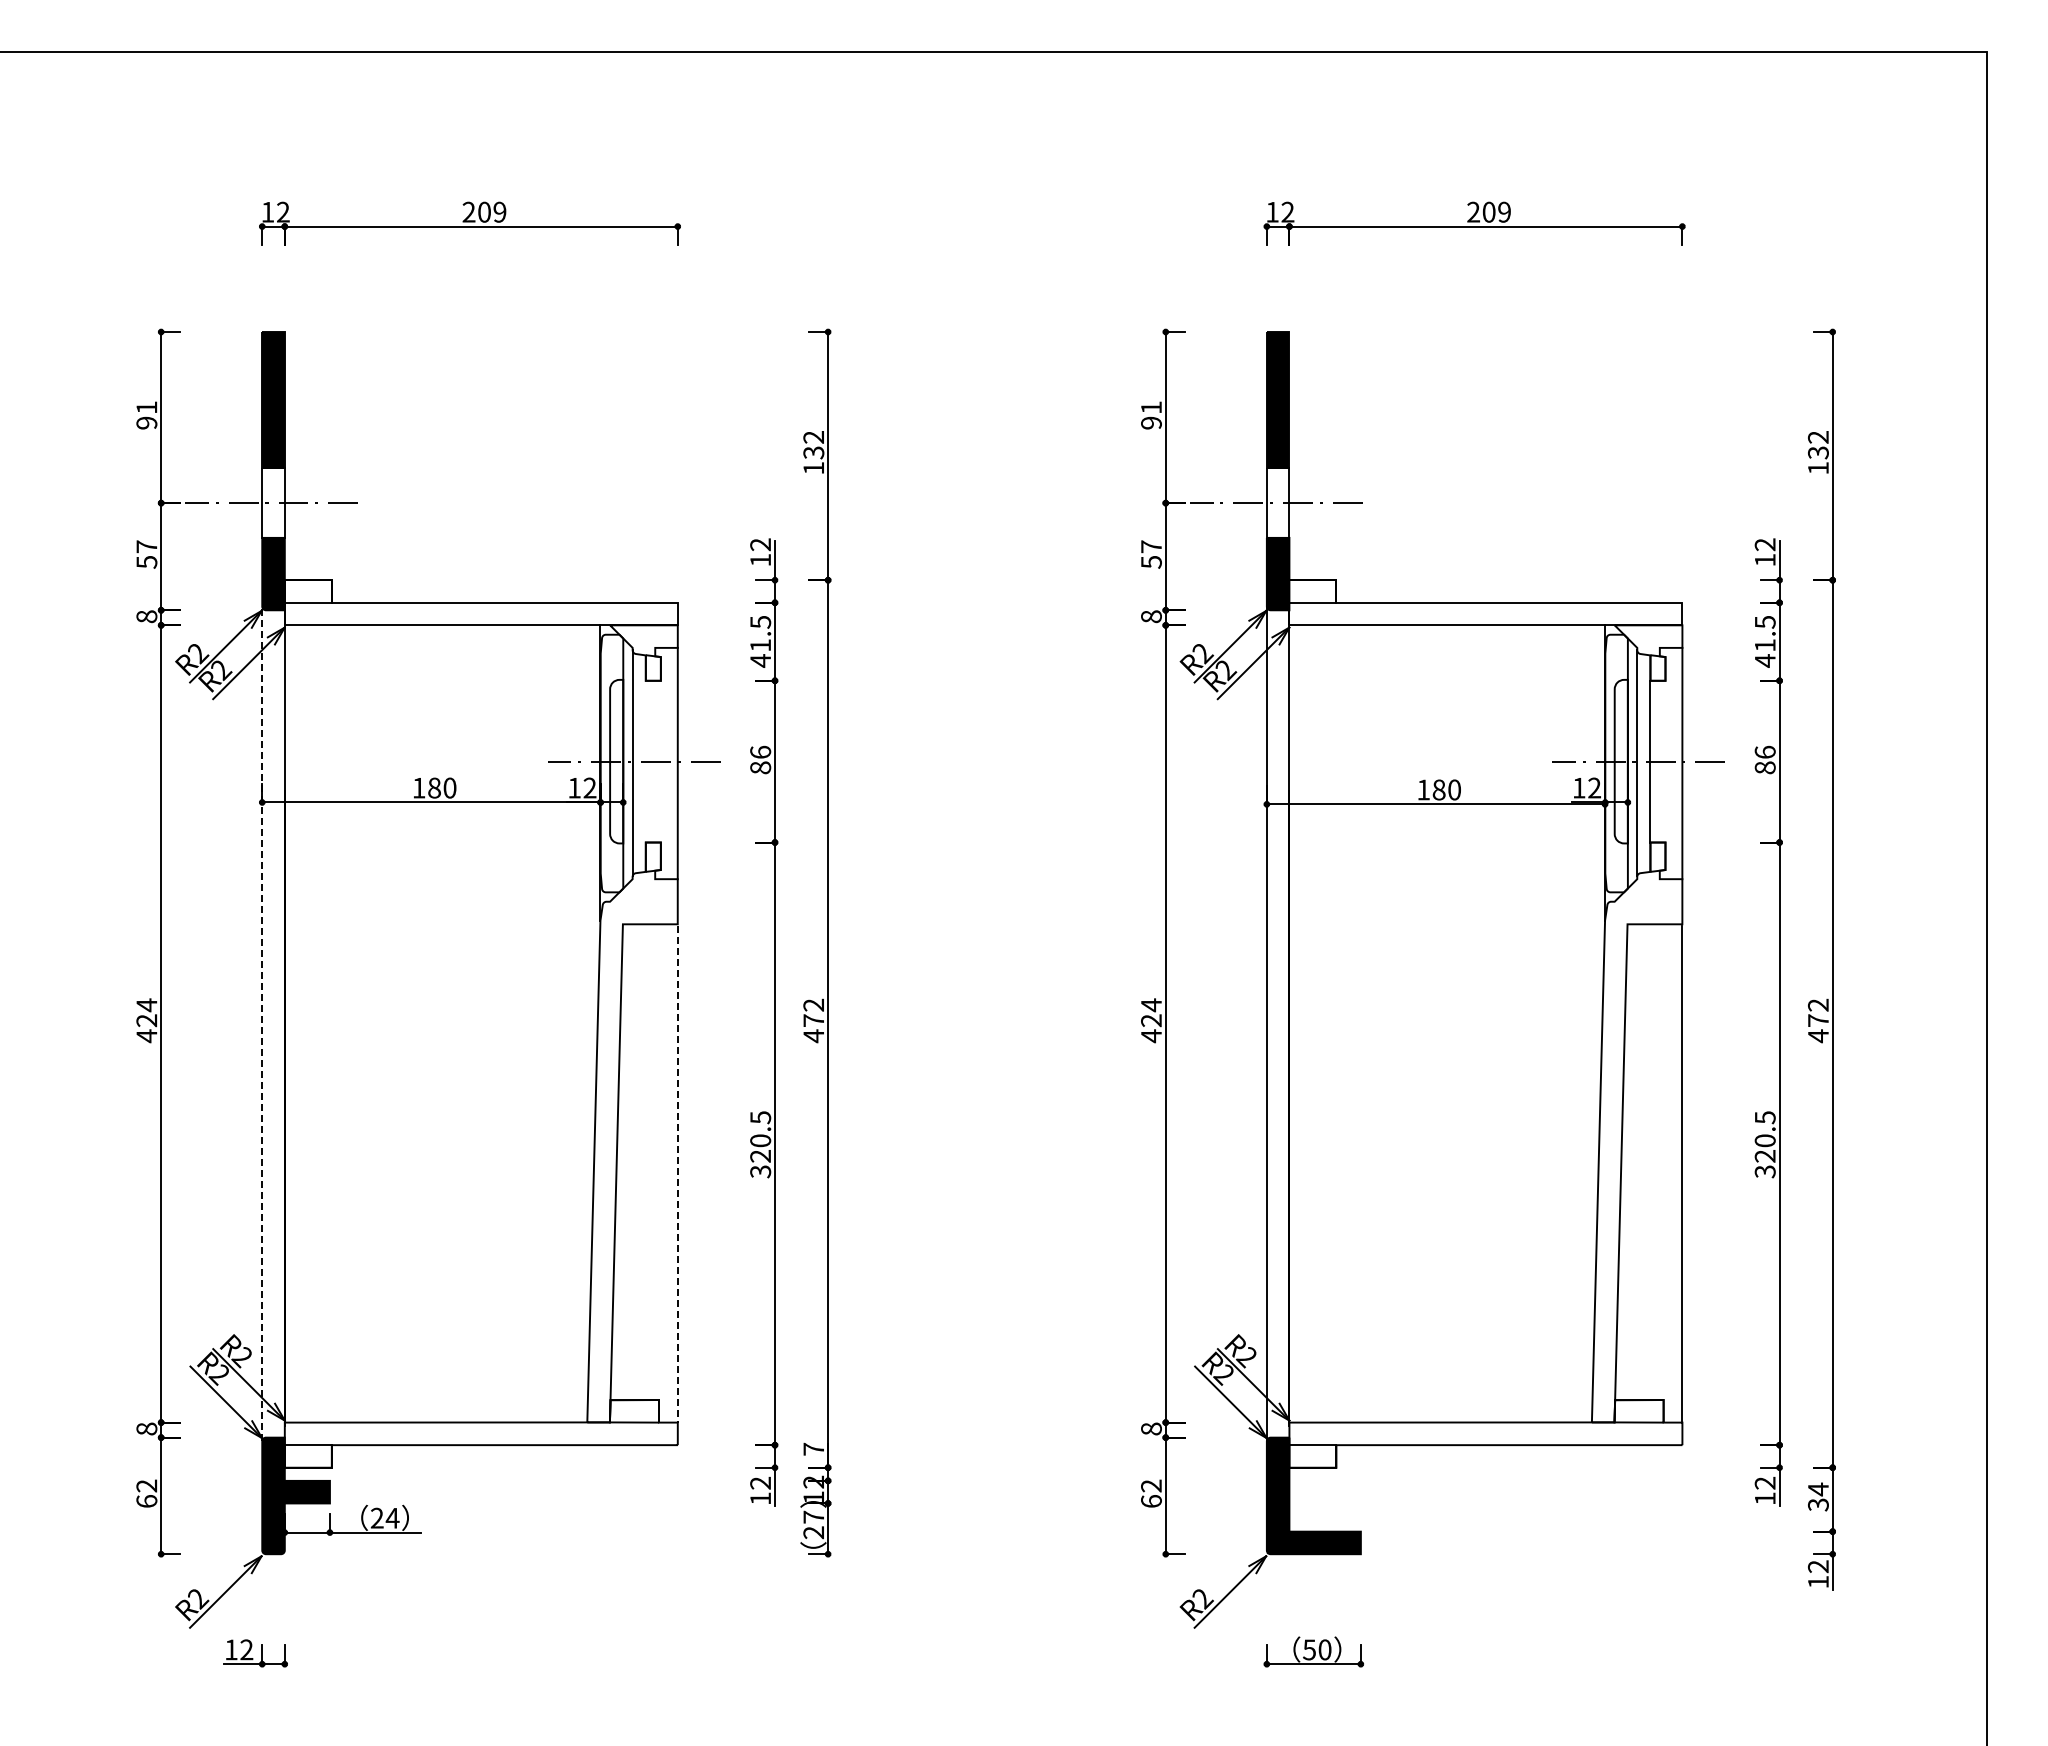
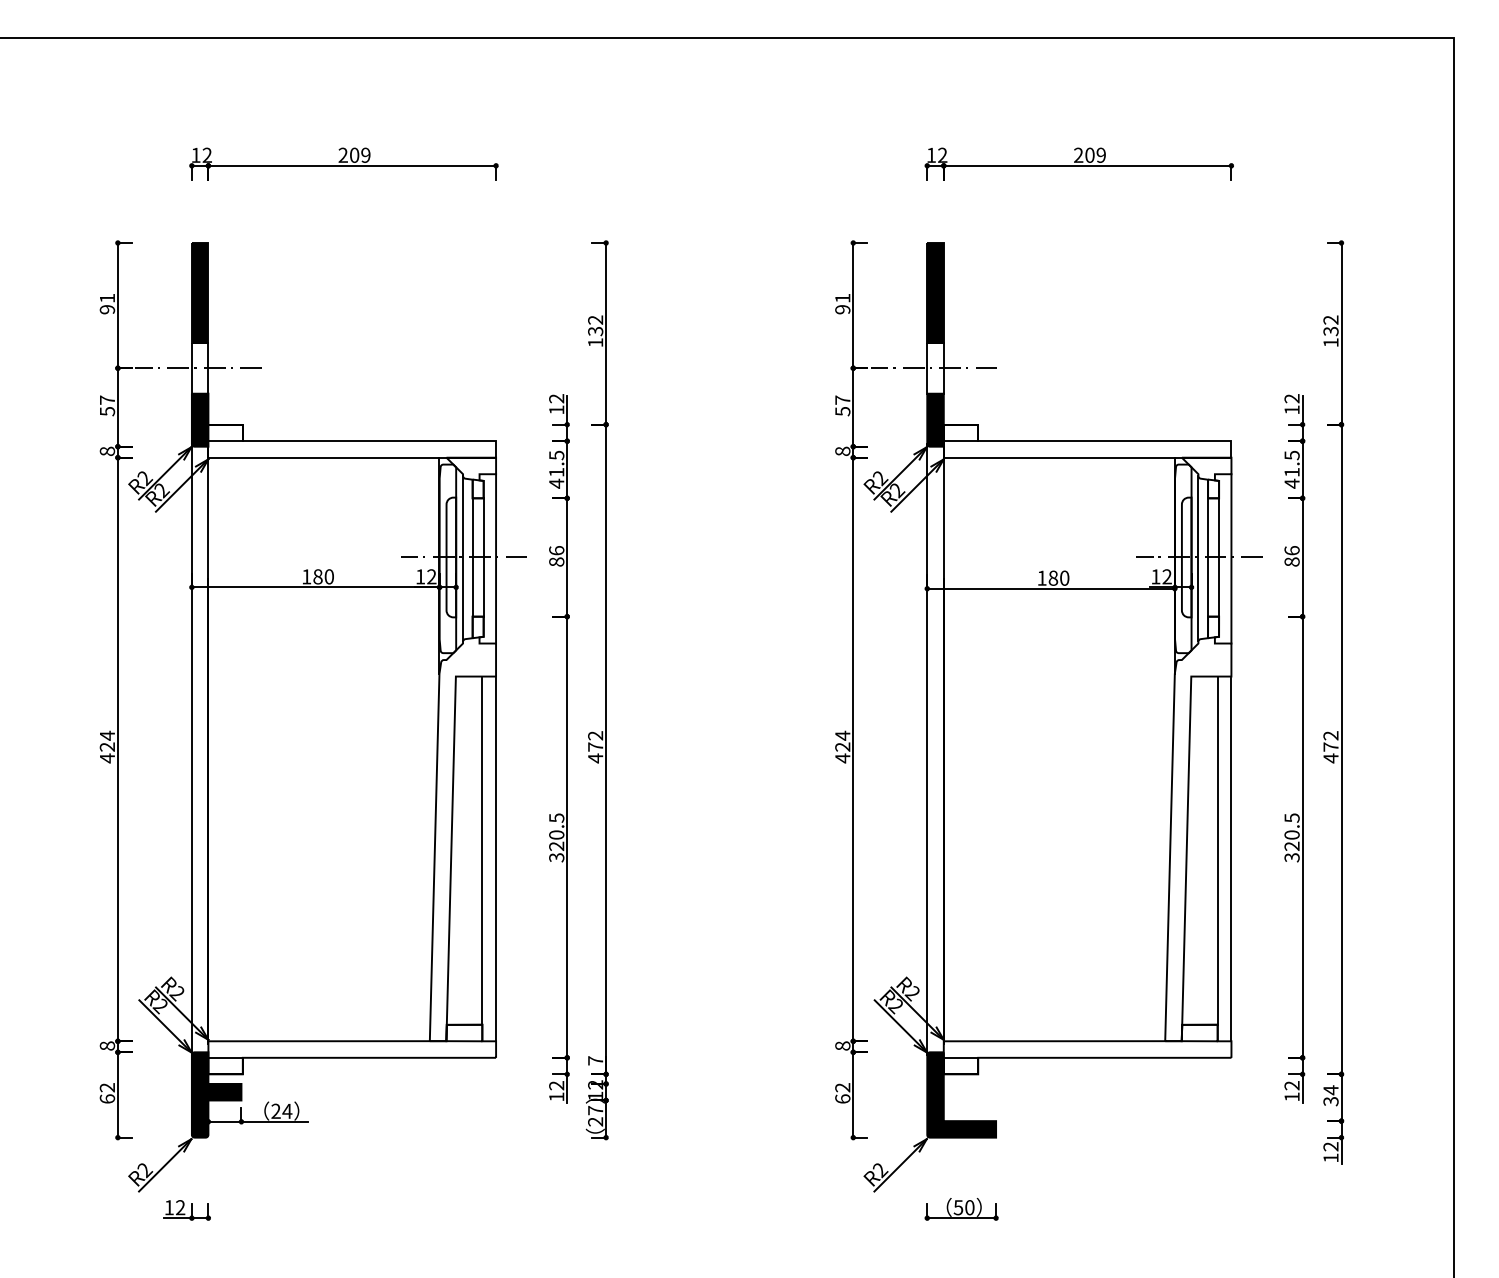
line: (645, 761) -> (472, 557), added
line: (660, 761) -> (483, 557), added
line: (1665, 761) -> (1219, 557), added
line: (262, 1023) -> (192, 749), dashed -> solid
line: (1663, 1162) -> (1217, 850), added
line: (659, 1163) -> (482, 851), added
line: (677, 1174) -> (495, 859), dashed -> solid

